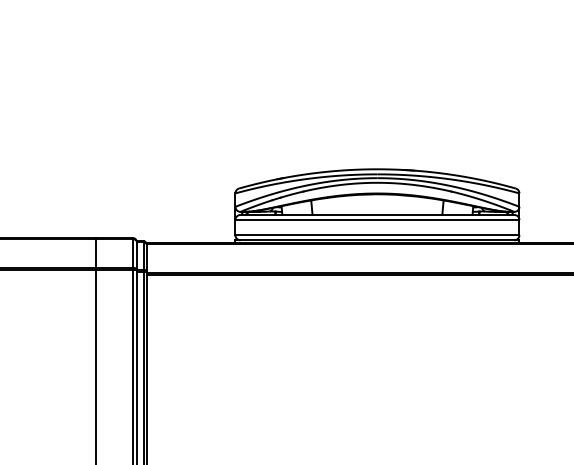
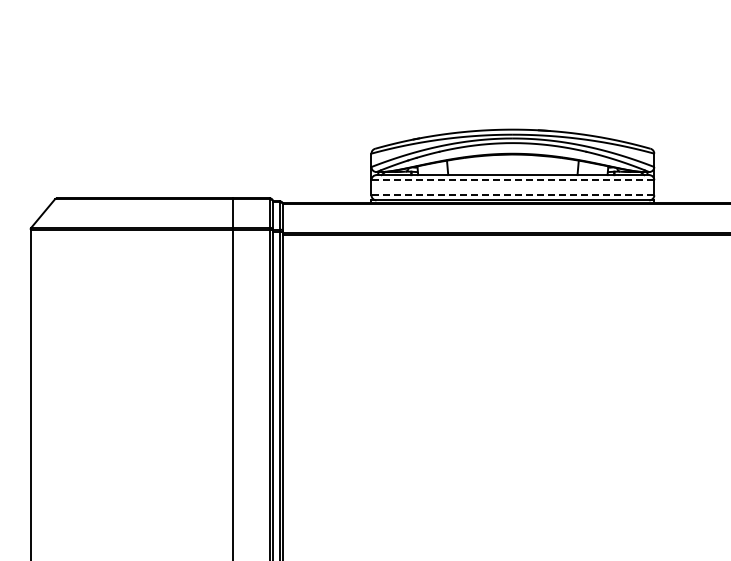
line: (377, 220) -> (512, 180), solid -> dashed
line: (377, 235) -> (512, 195), solid -> dashed

